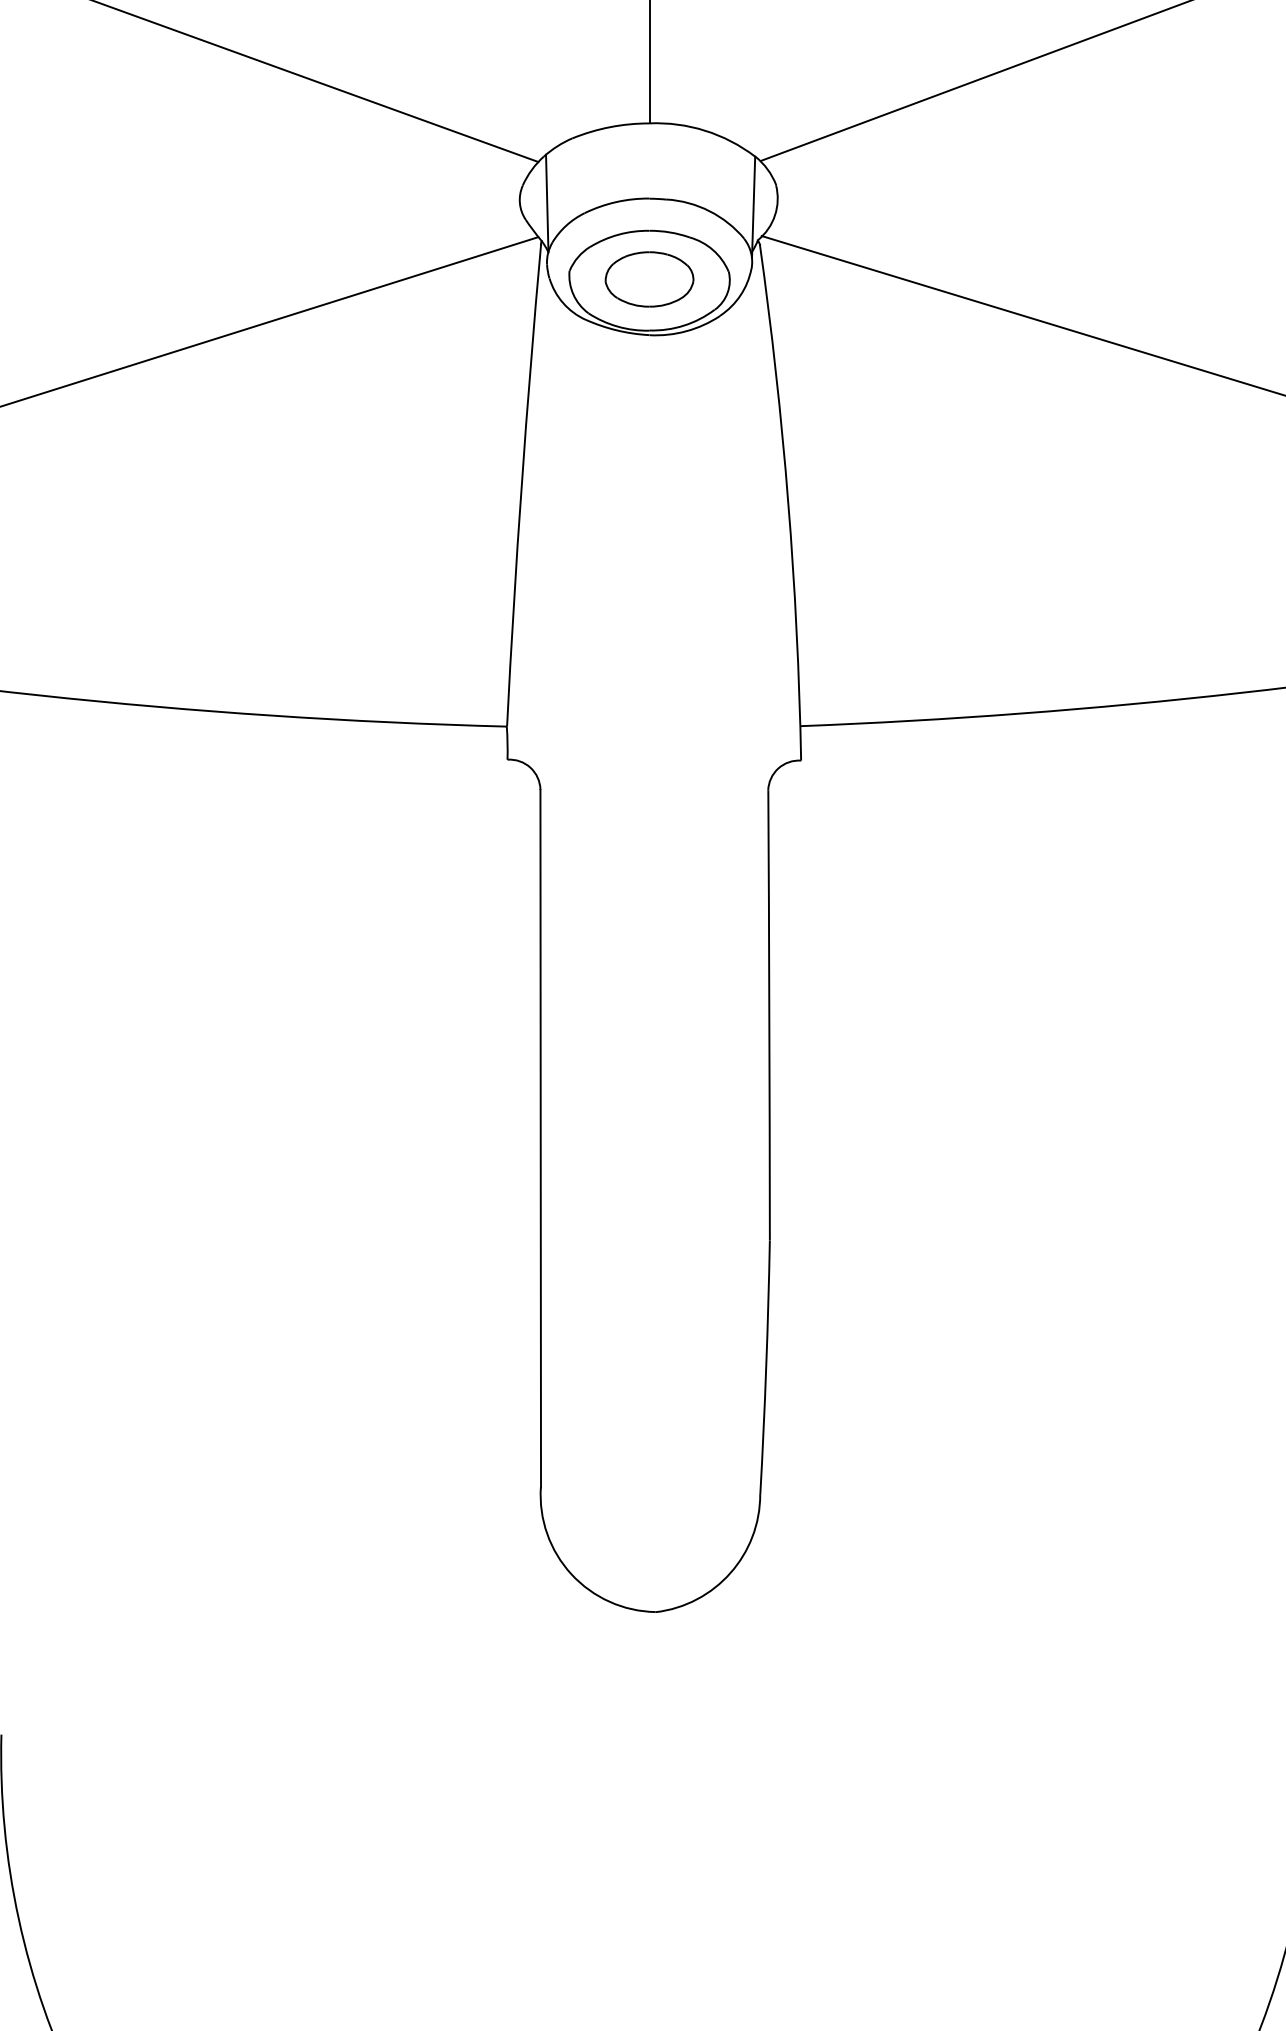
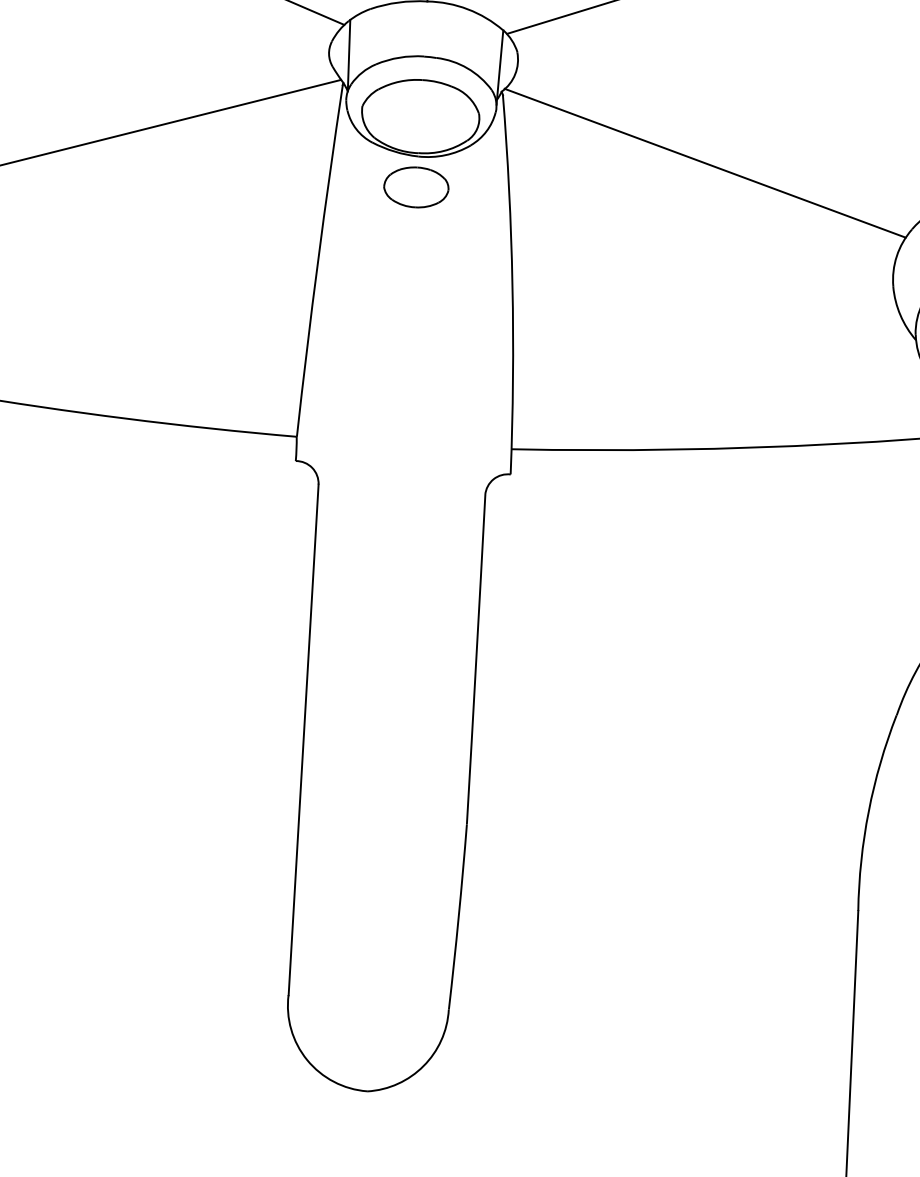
part: (649, 279) -> (416, 187), moved

